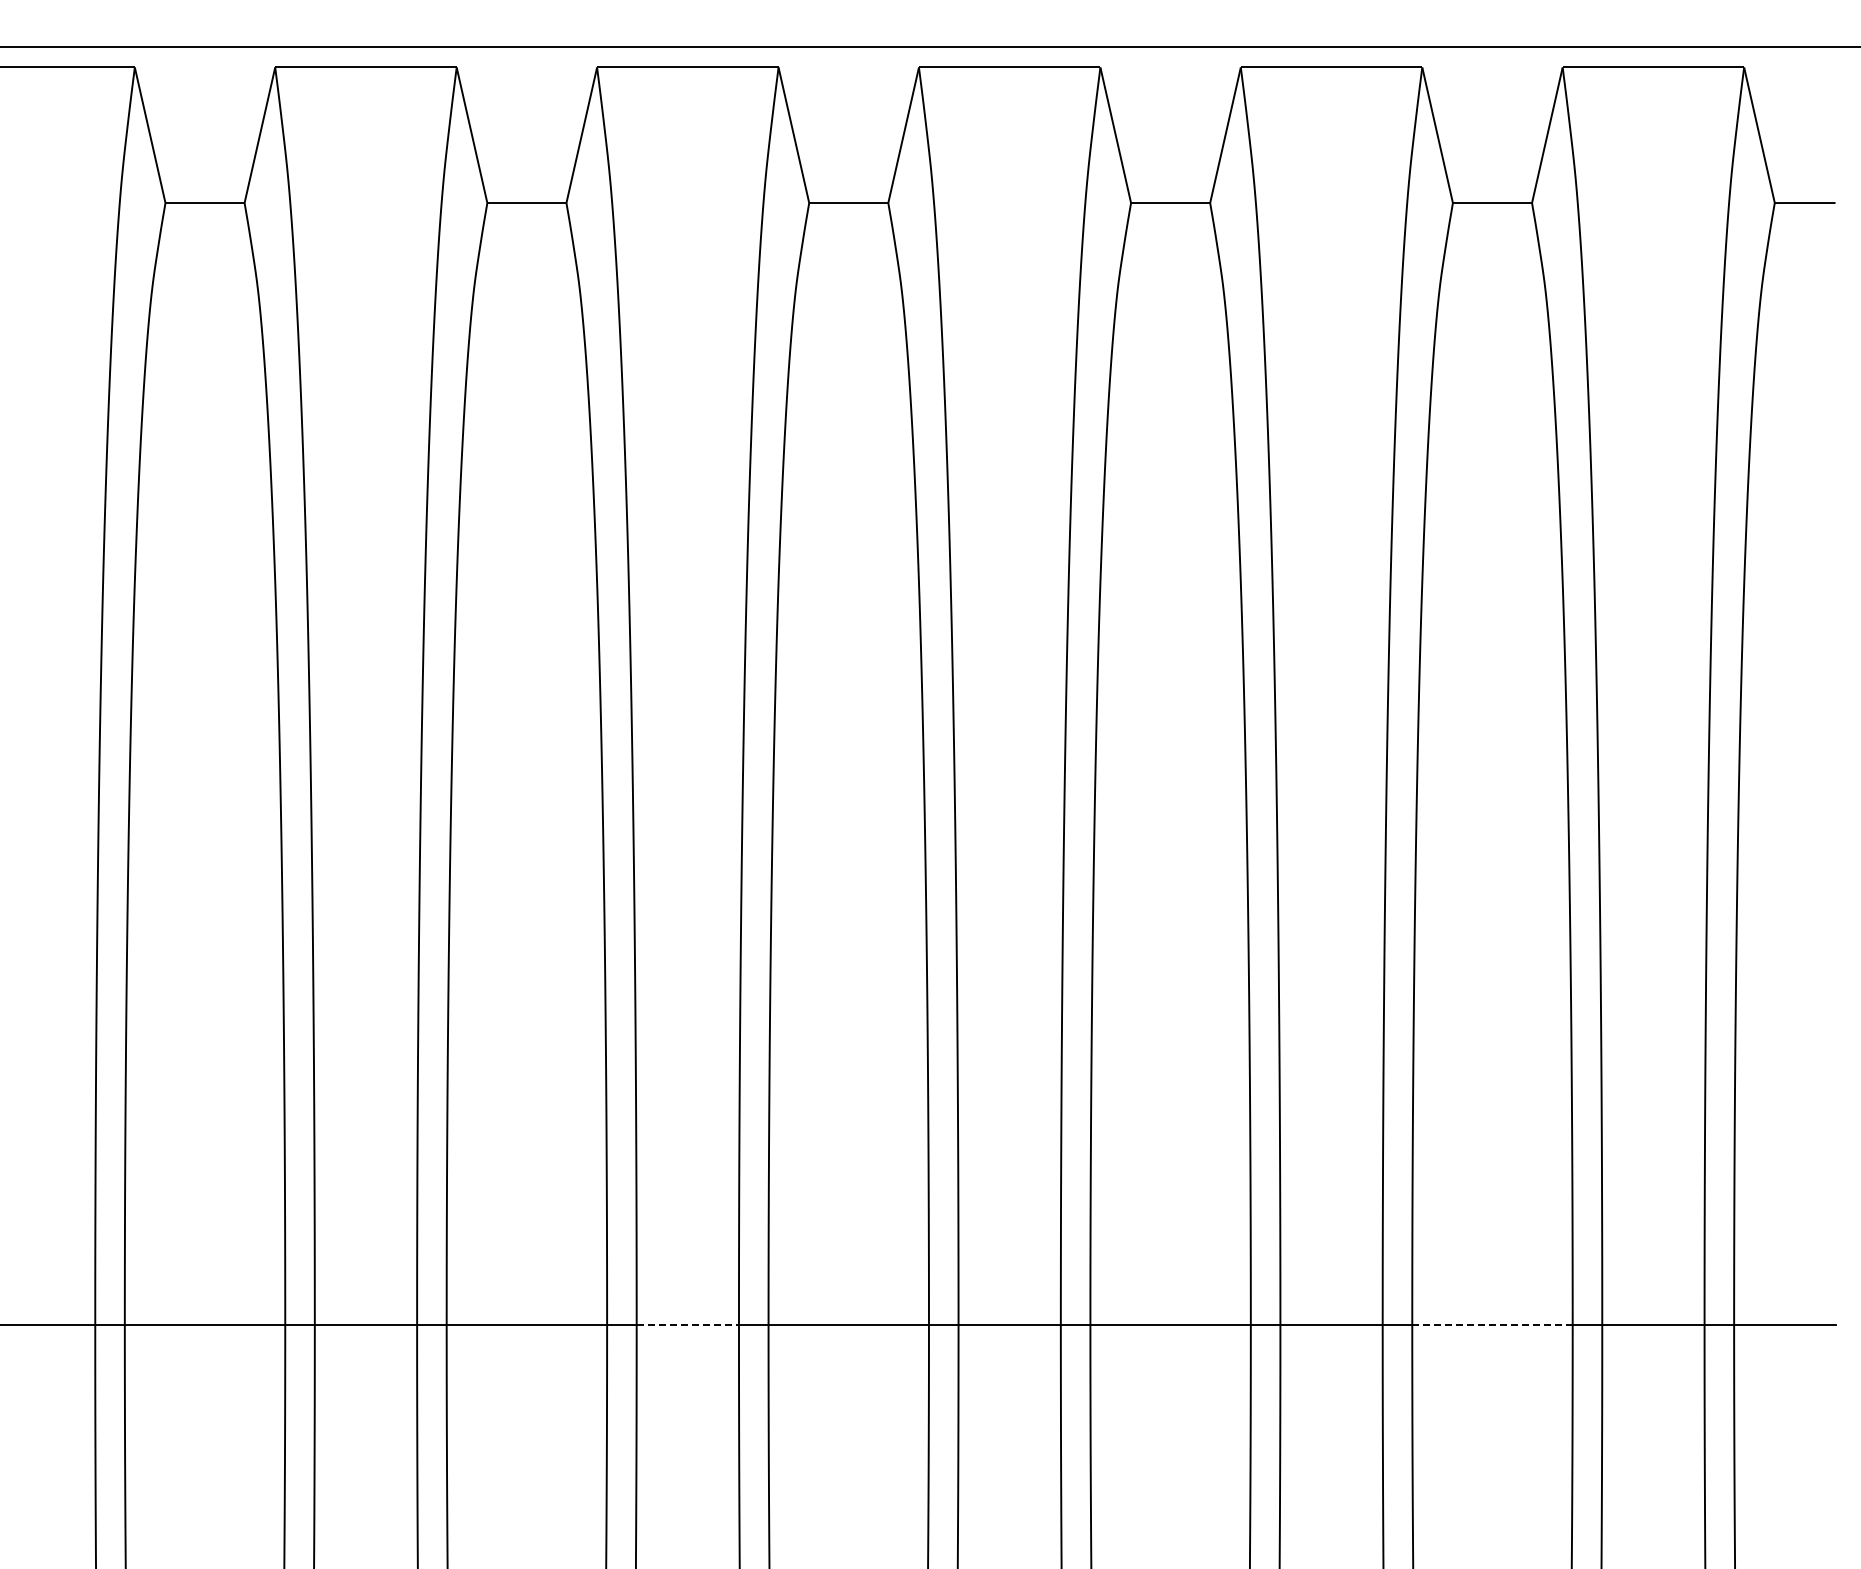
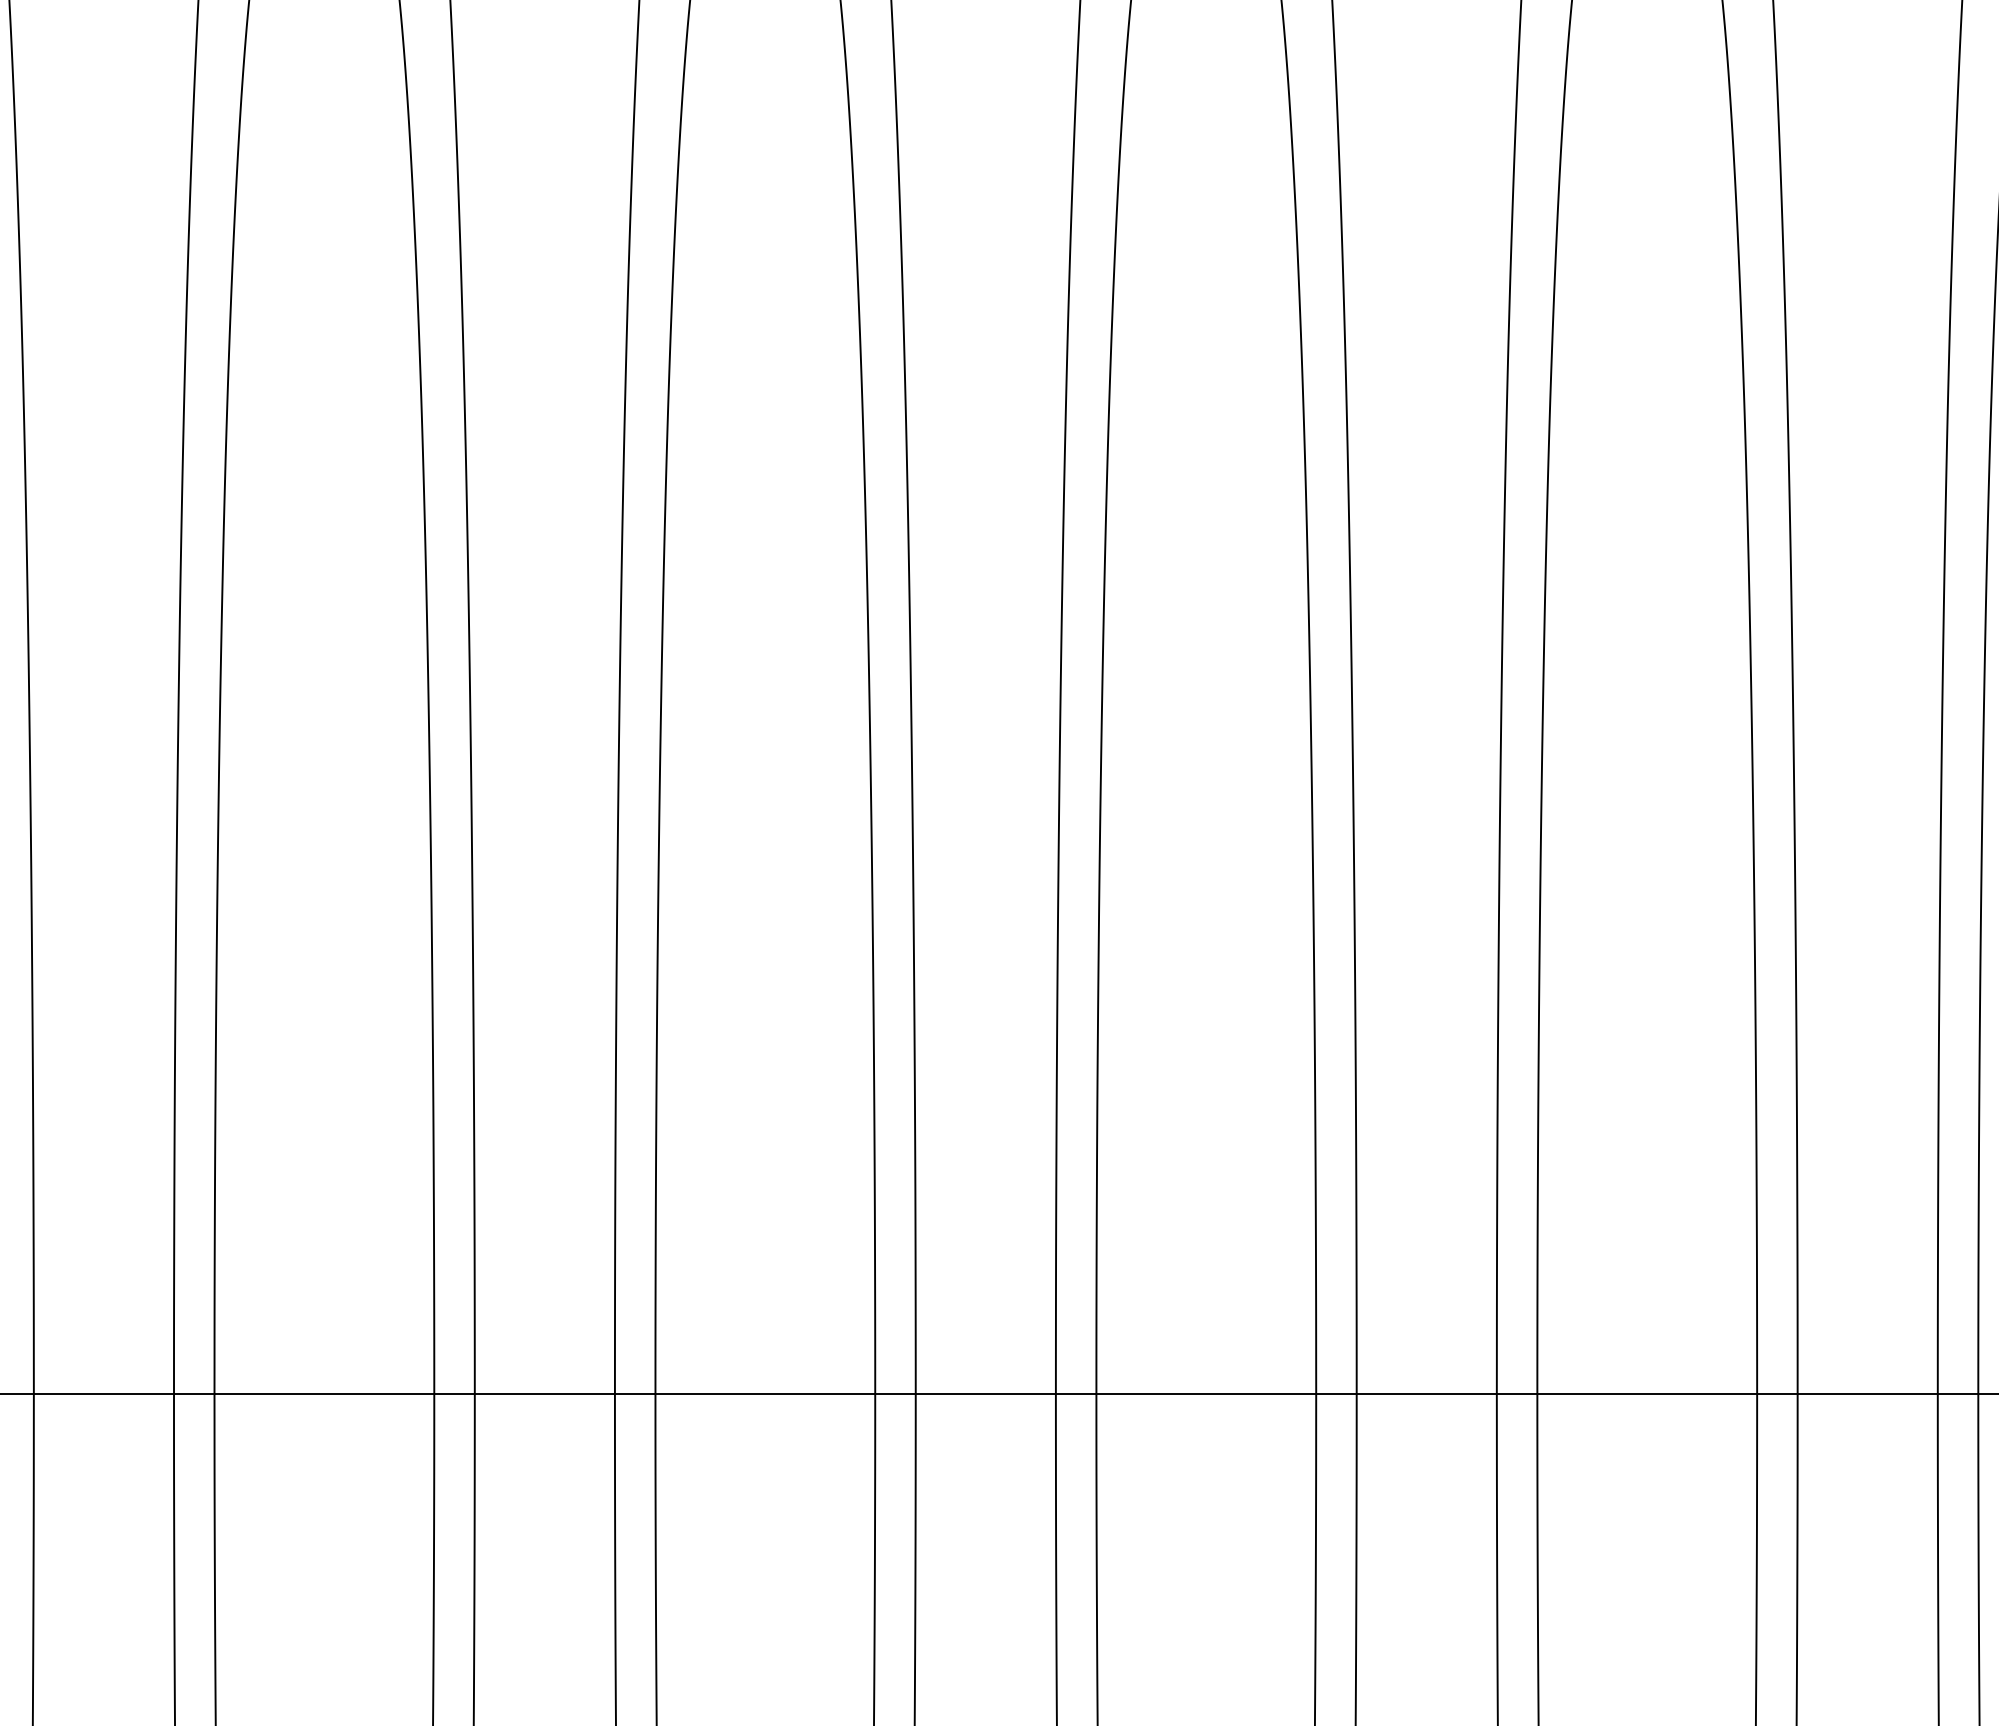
line: (688, 1324) -> (545, 1393), dashed -> solid
line: (1492, 1324) -> (1647, 1393), dashed -> solid

